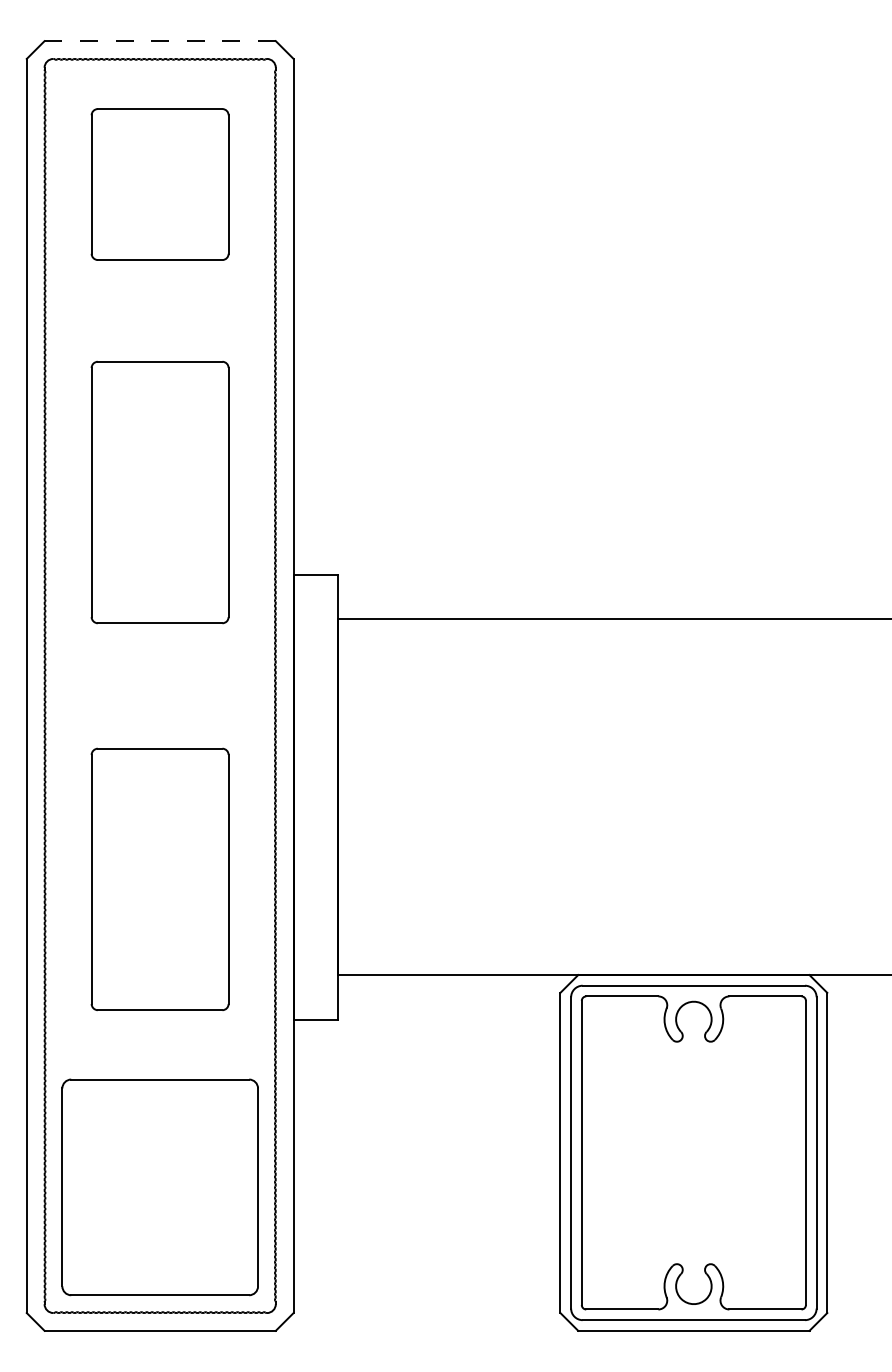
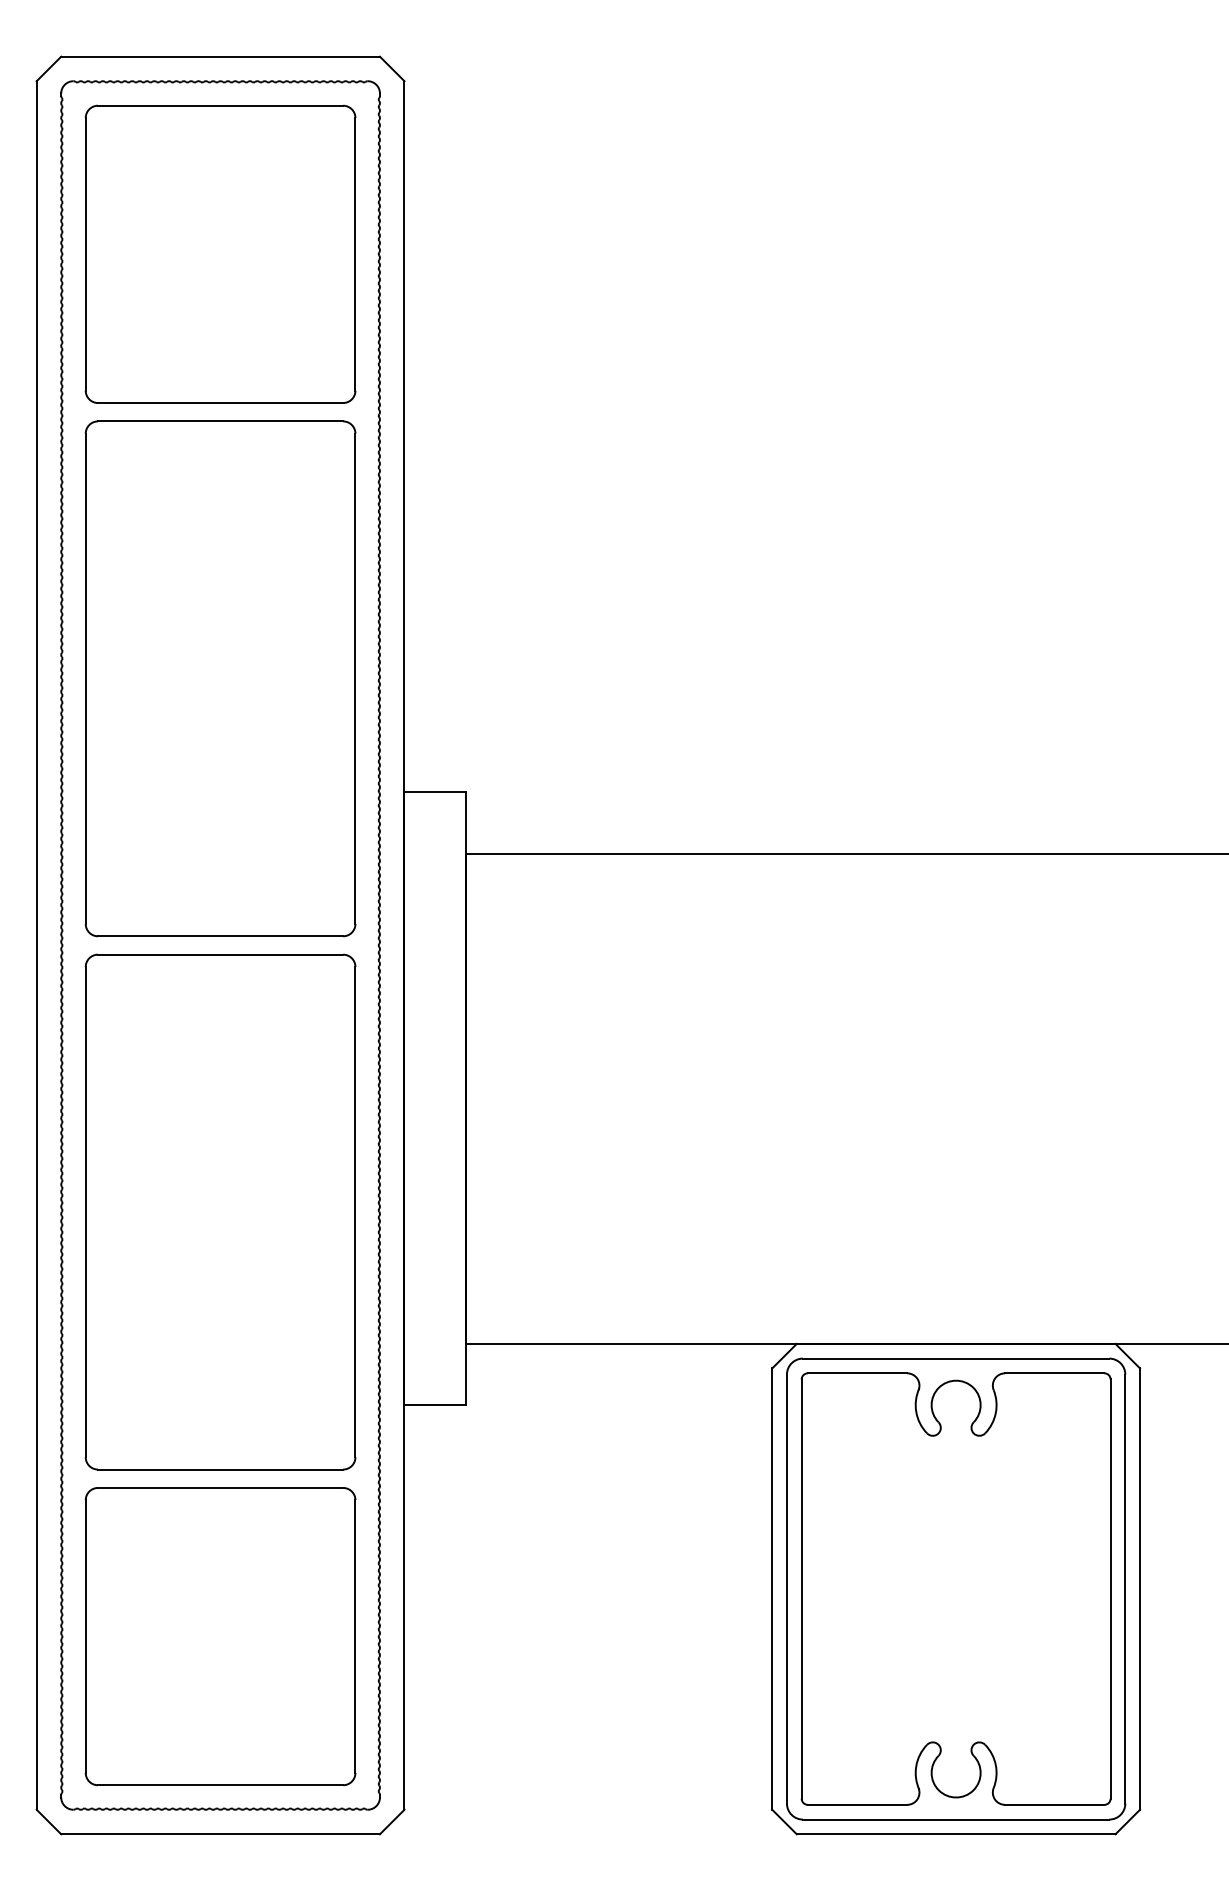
line: (160, 41) -> (220, 57), dashed -> solid
part: (159, 184) -> (219, 254), size x1.43
part: (159, 492) -> (219, 678), size x1.43
part: (159, 879) -> (219, 1212), size x1.43

